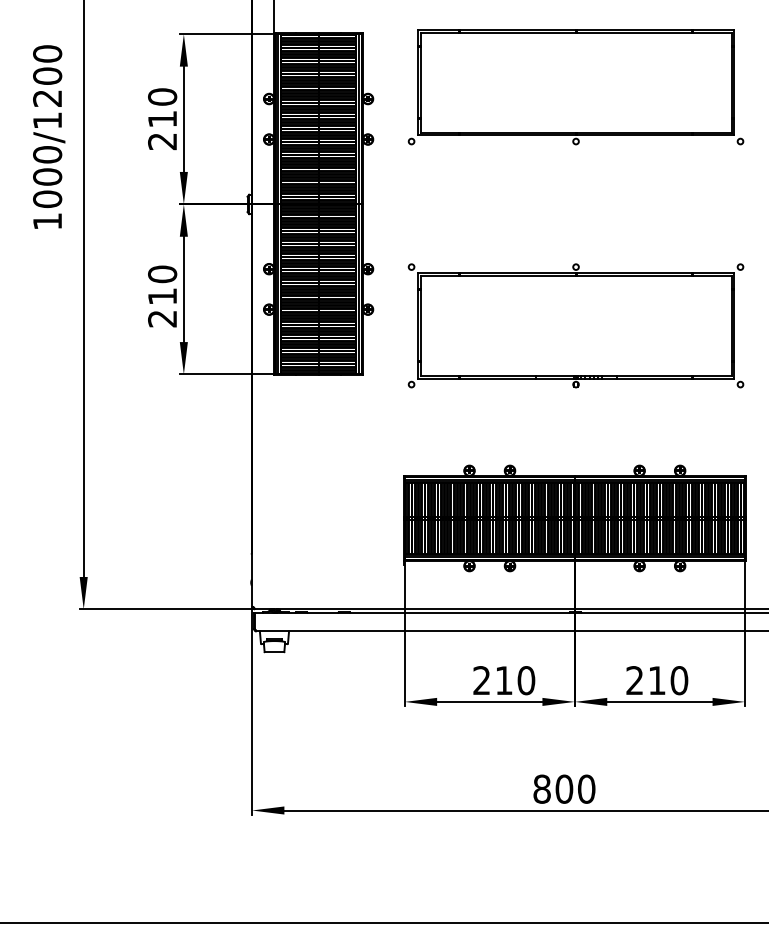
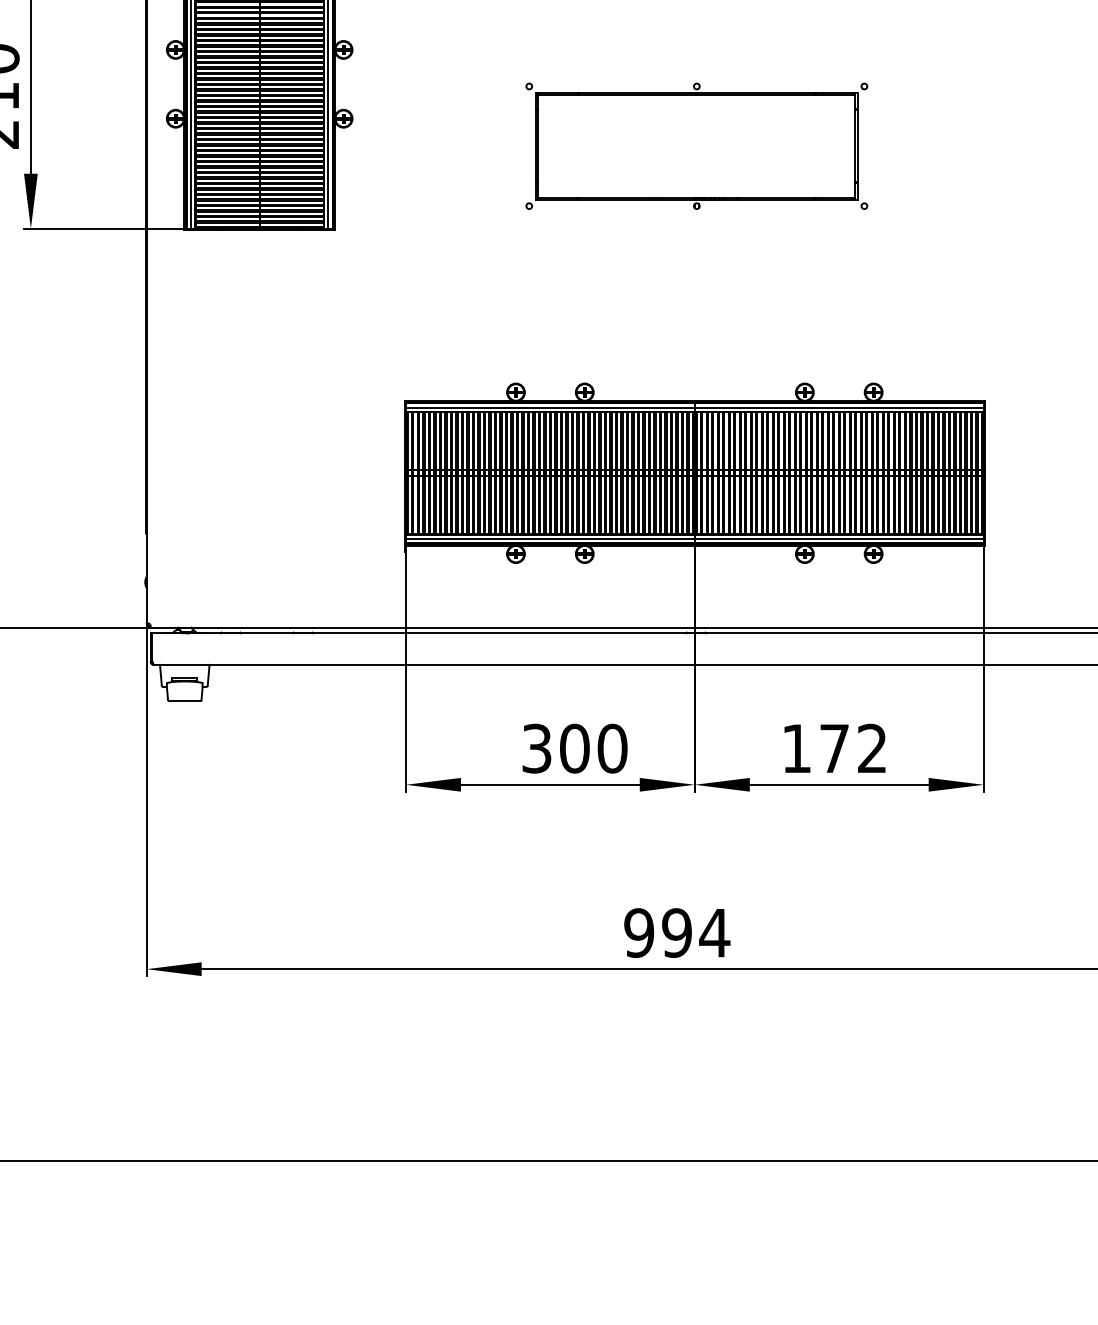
part: (575, 325) -> (695, 145), size x0.6
text: (492, 680) -> (554, 748), 210 -> 300
text: (657, 680) -> (835, 748), 210 -> 172
text: (564, 788) -> (677, 931), 800 -> 994

